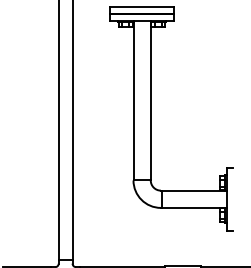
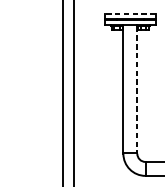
line: (142, 6) -> (130, 13), solid -> dashed
line: (150, 101) -> (137, 90), solid -> dashed

